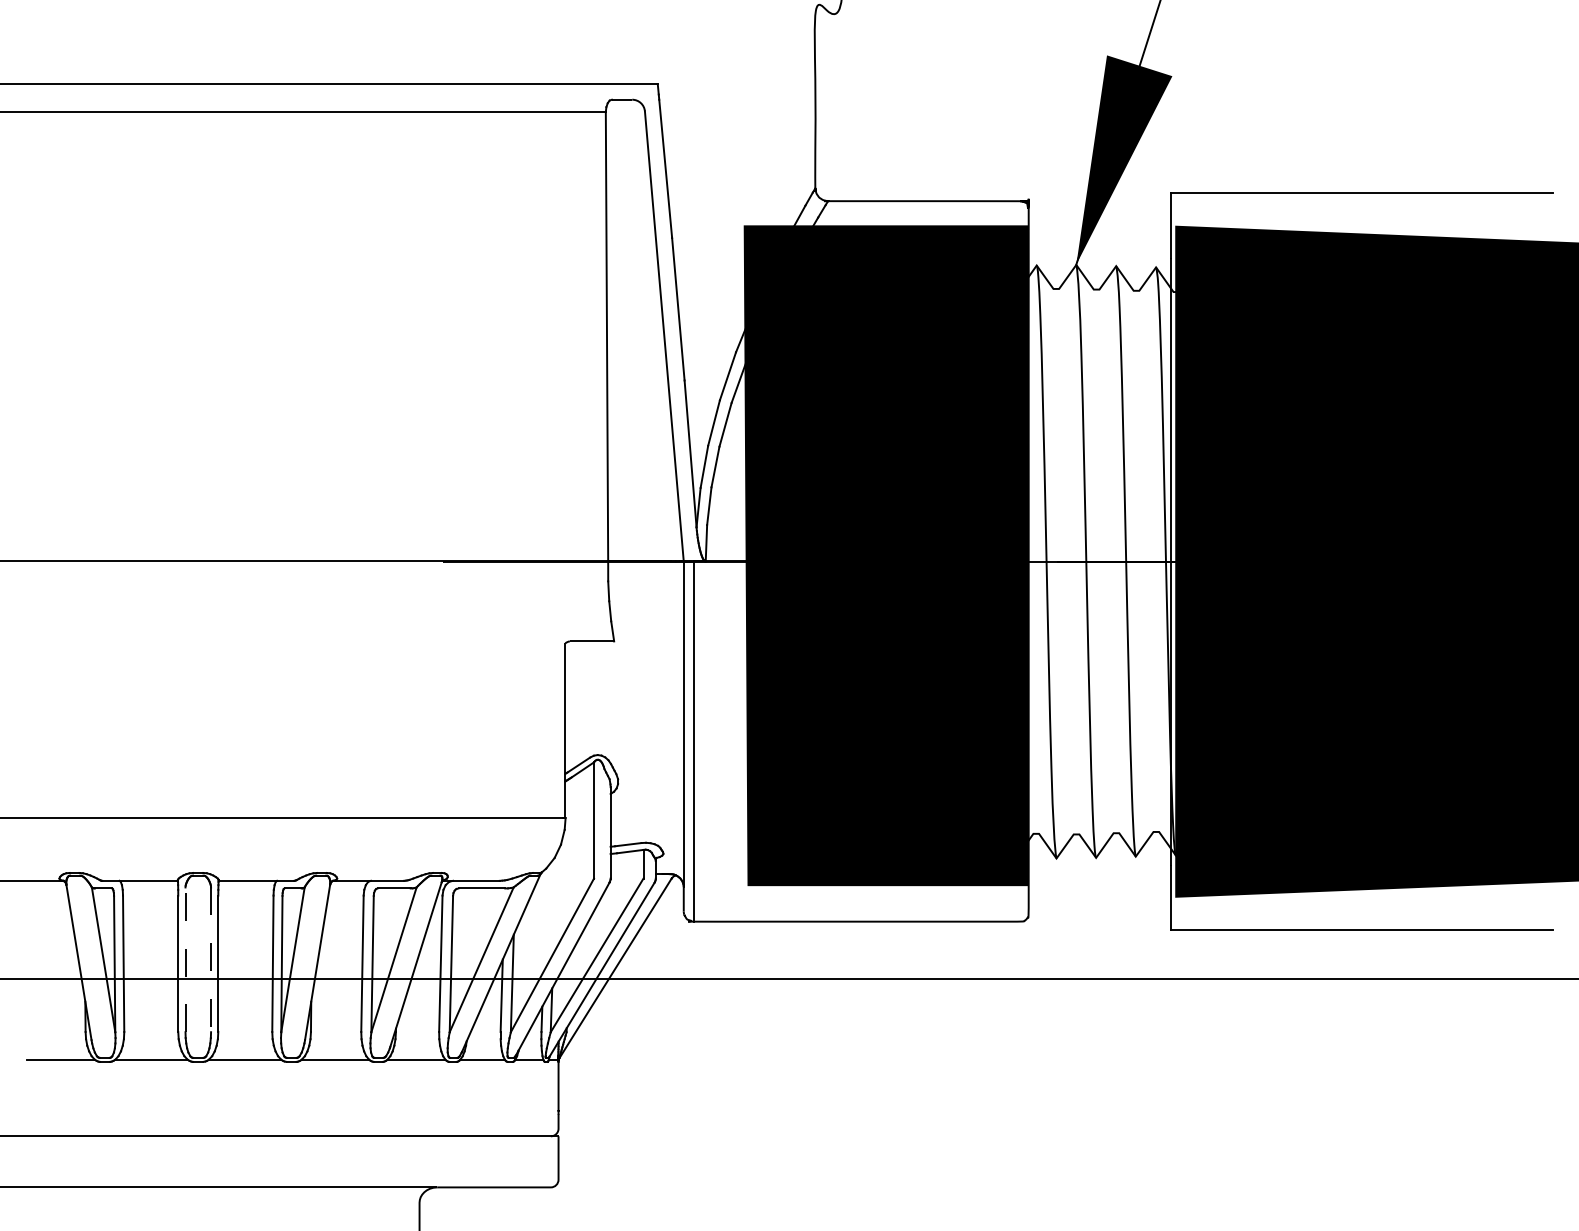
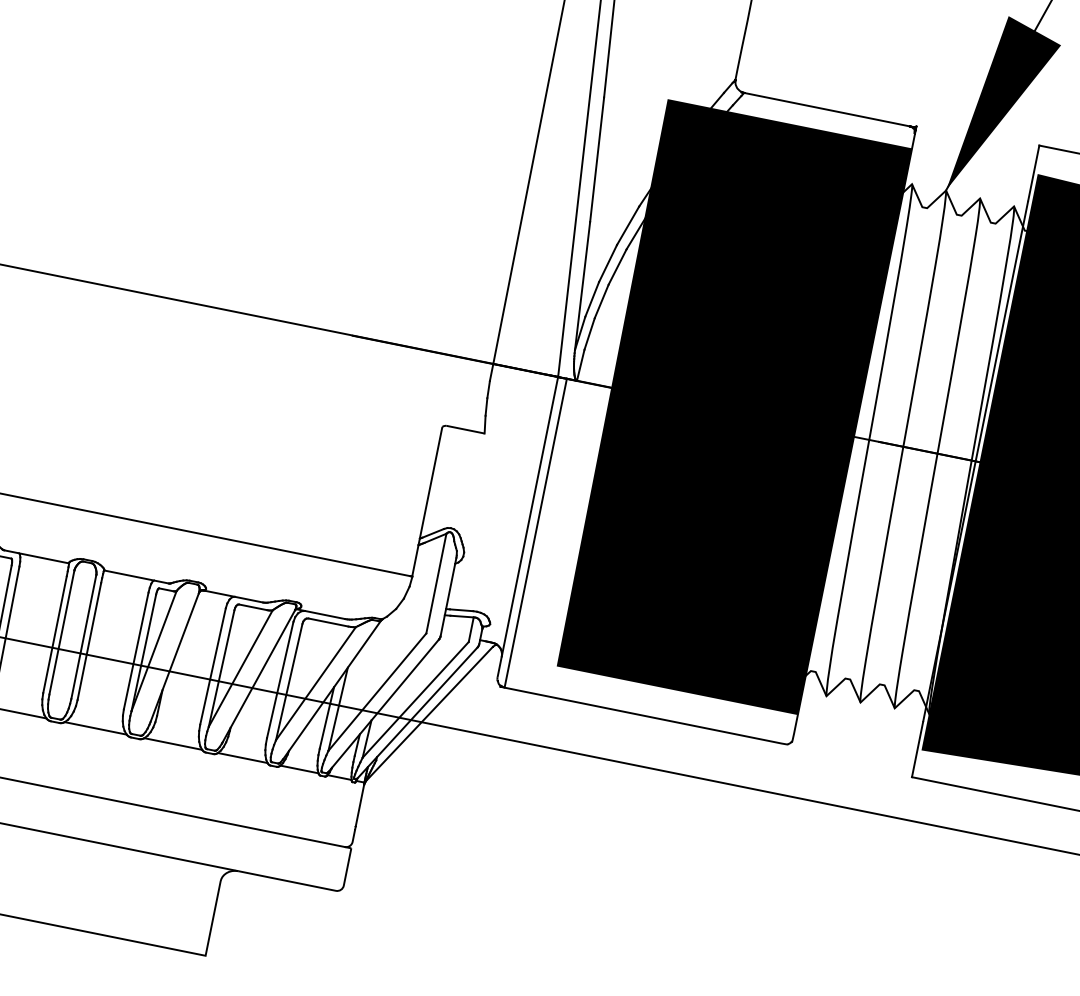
line: (185, 959) -> (61, 632), dashed -> solid
line: (211, 960) -> (84, 637), dashed -> solid

